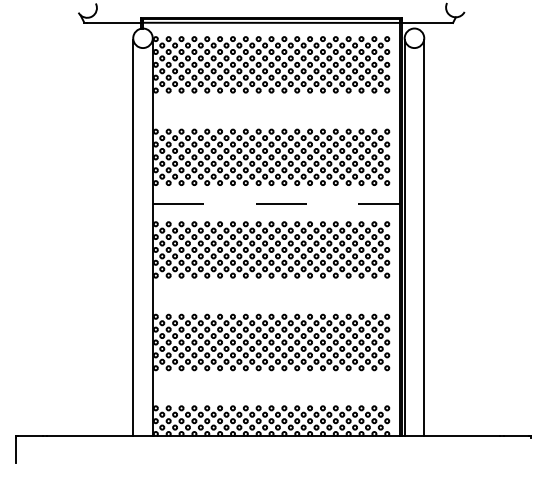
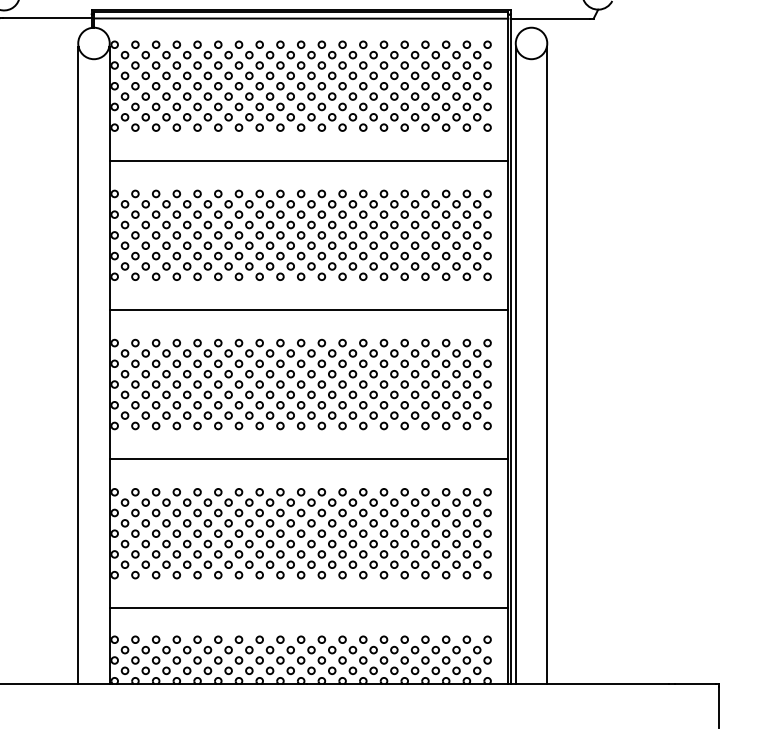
line: (276, 111) -> (309, 161), added
line: (276, 203) -> (309, 309), dashed -> solid
line: (276, 296) -> (309, 459), added
line: (276, 388) -> (309, 607), added
line: (530, 449) -> (718, 706), added

